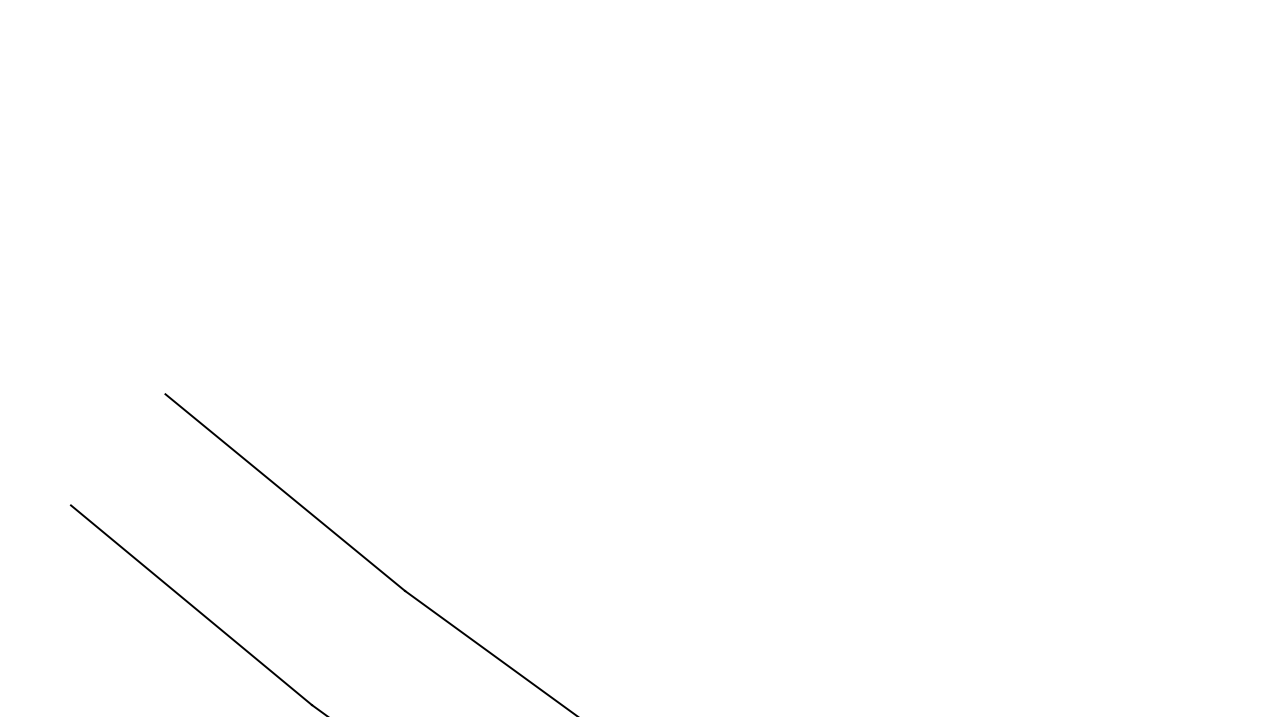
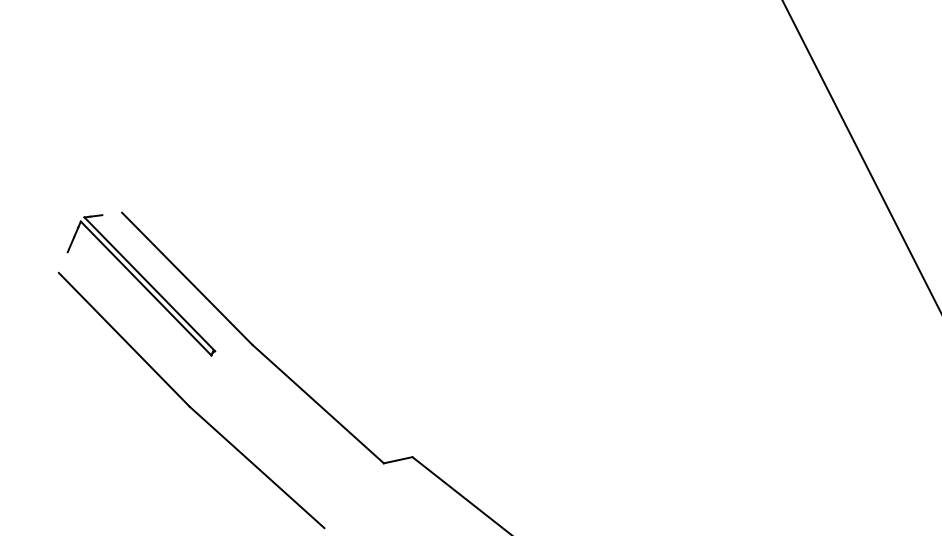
part: (210, 511) -> (141, 285), added

